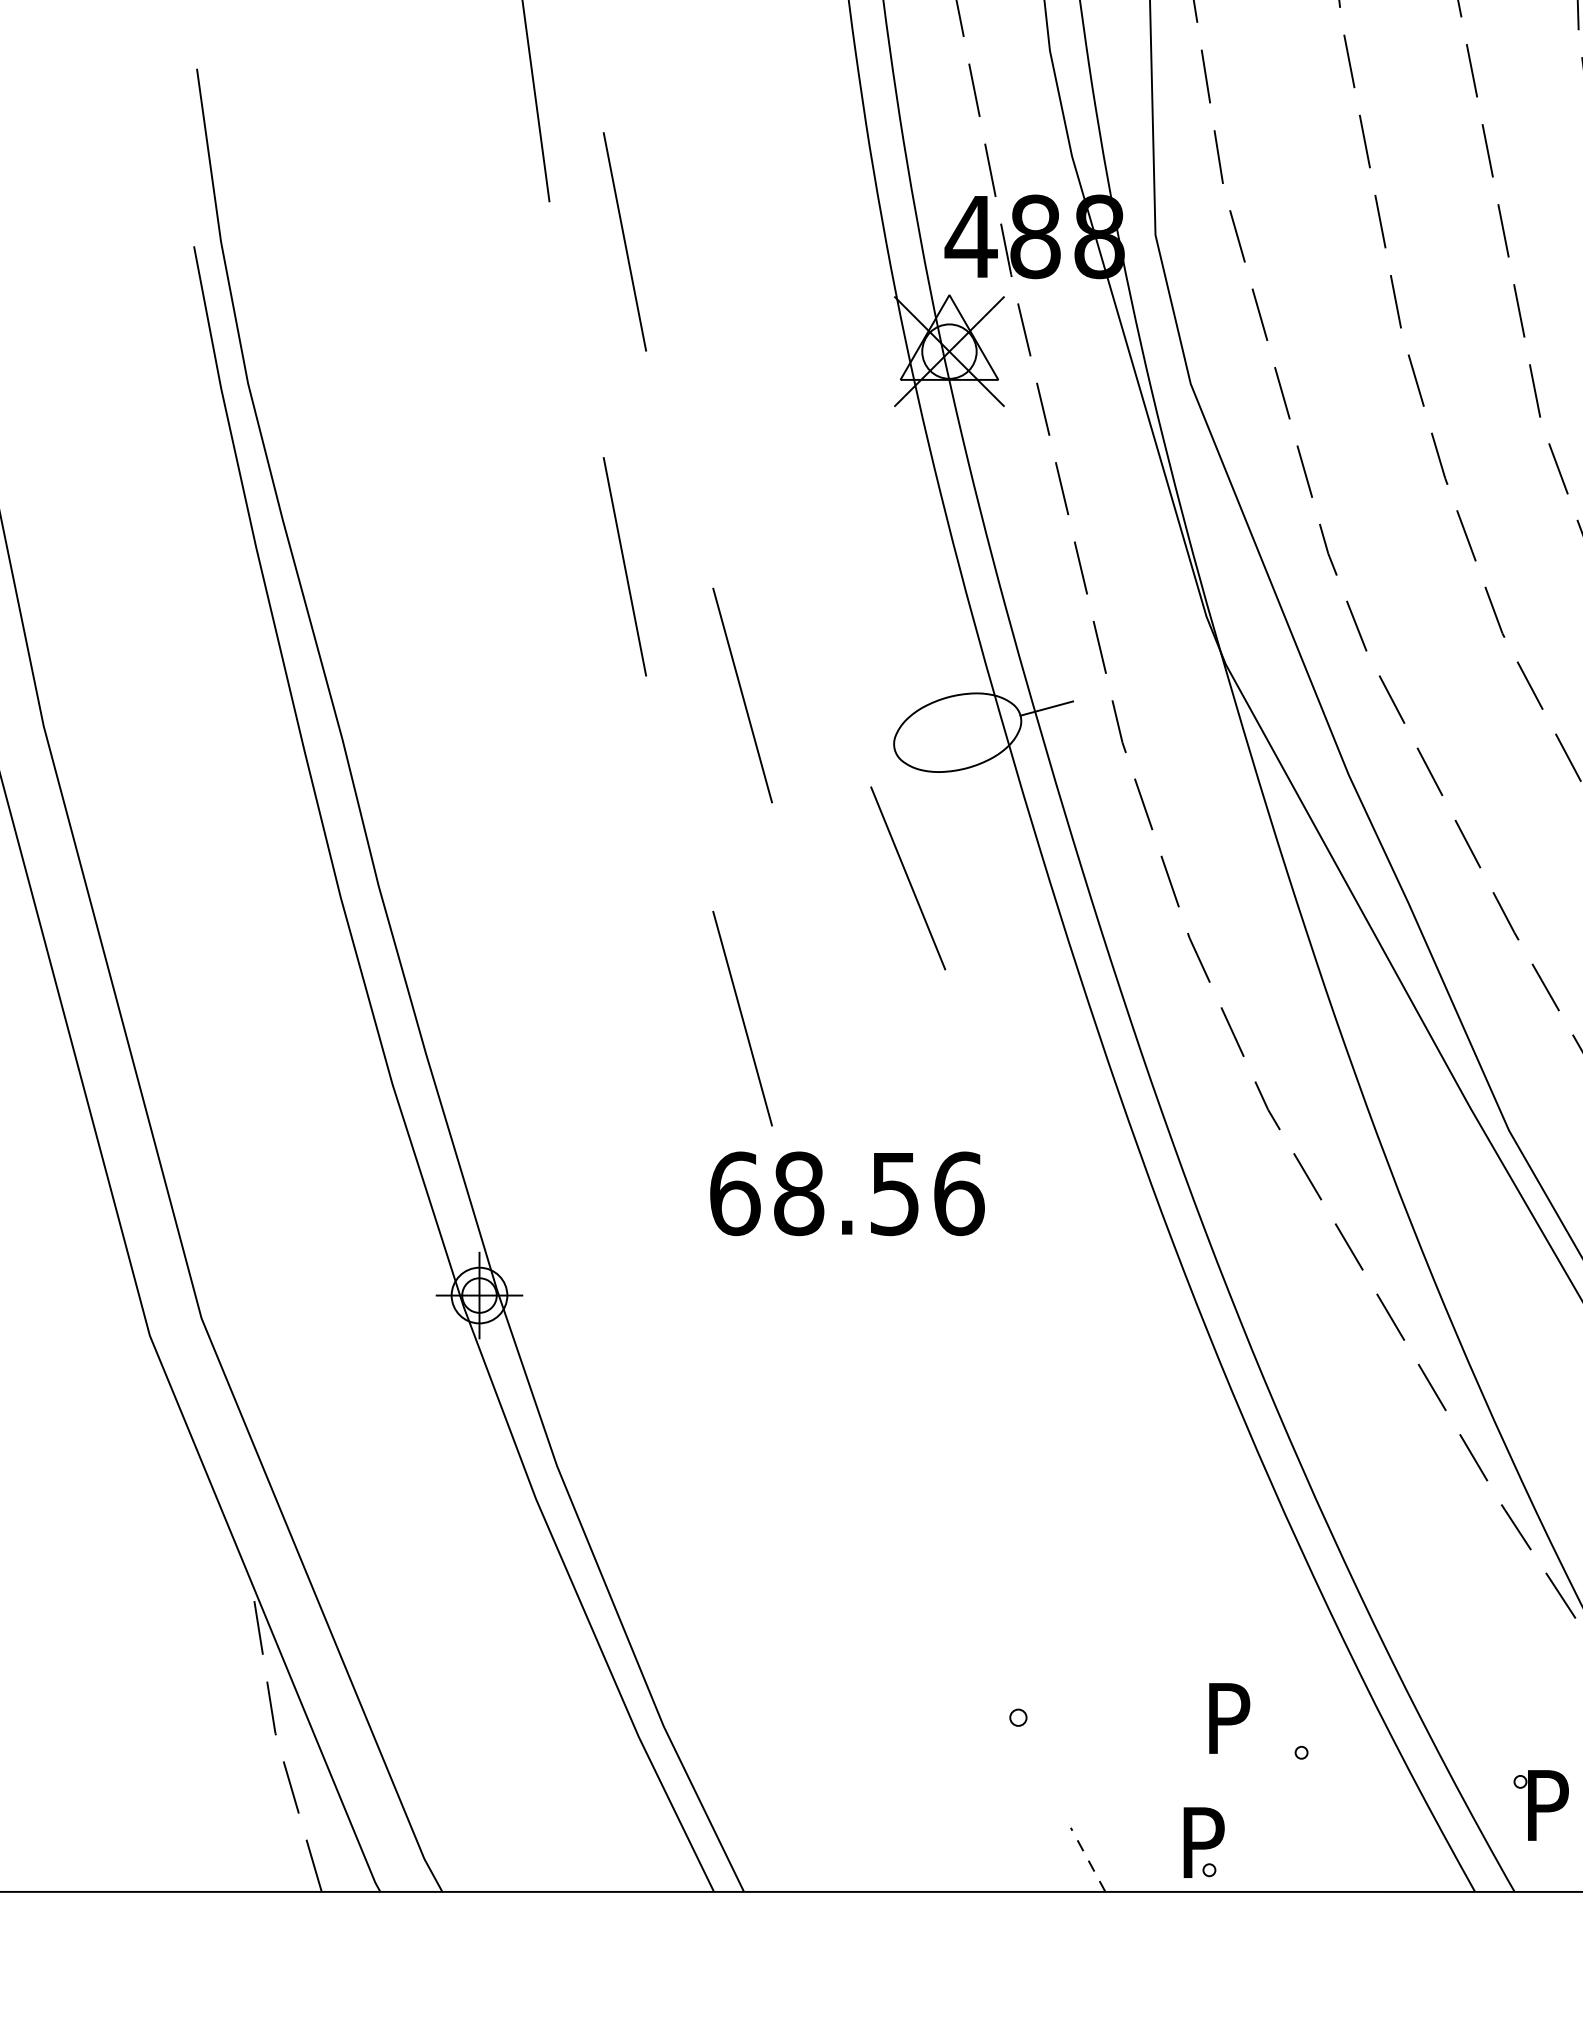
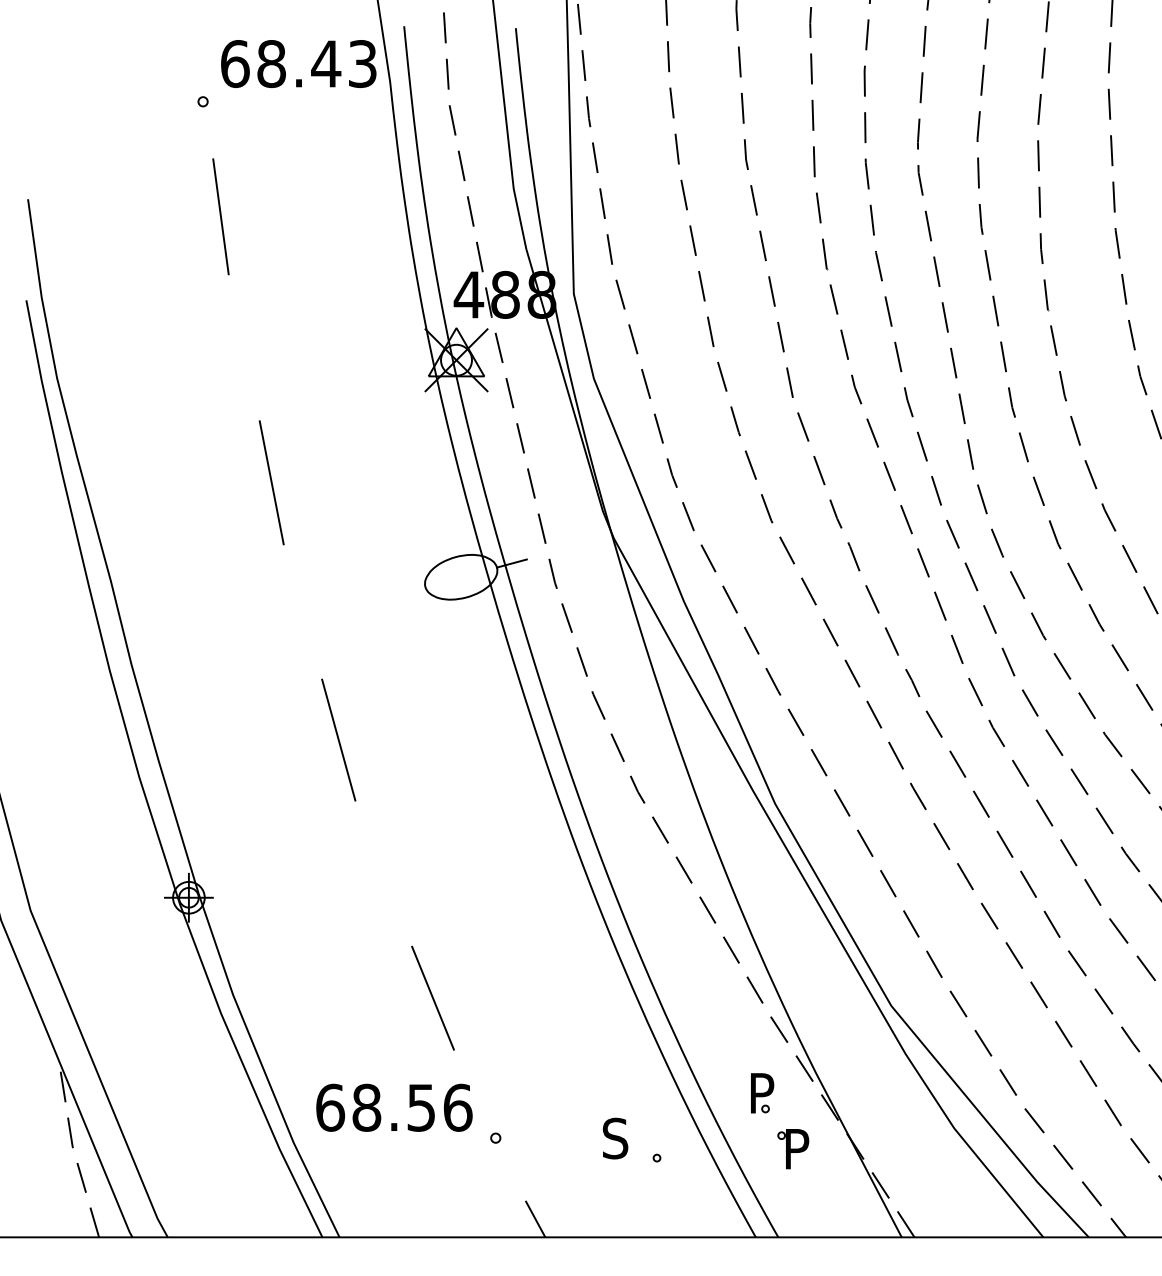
line: (624, 241) -> (271, 297), removed
line: (742, 694) -> (338, 555), removed
line: (907, 877) -> (432, 997), moved
text: (847, 1193) -> (394, 1107), moved
text: (1228, 1718) -> (615, 1138), P -> S
part: (1541, 1806) -> (793, 1149), moved
part: (1204, 1843) -> (762, 1093), moved
line: (1088, 1860) -> (535, 1219), dashed -> solid

